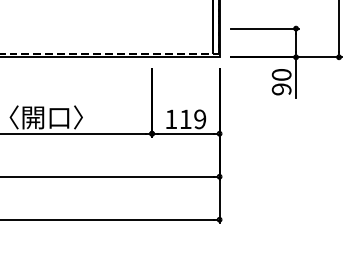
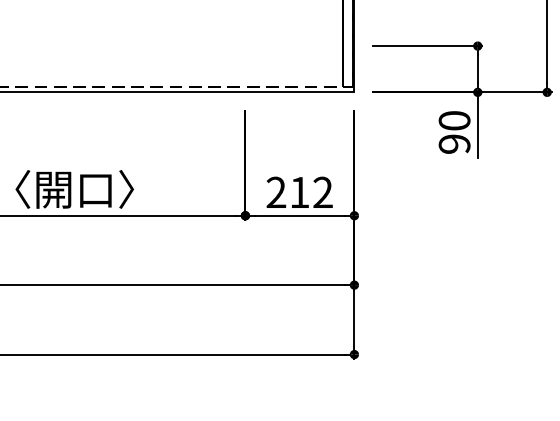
text: (185, 119) -> (299, 192), 119 -> 212

